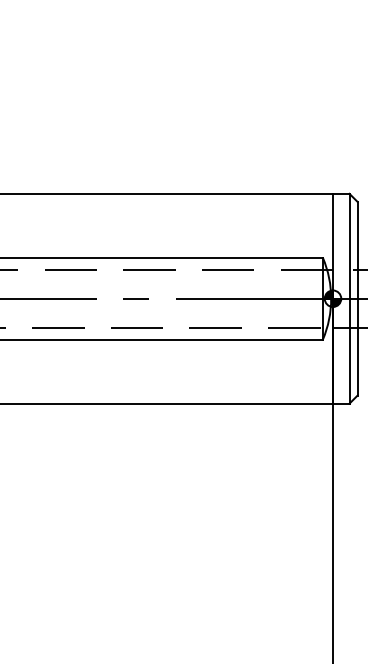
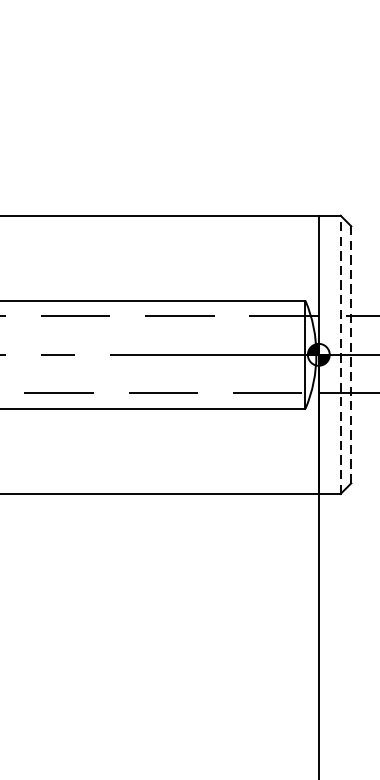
line: (349, 298) -> (340, 354), solid -> dashed
line: (357, 298) -> (351, 354), solid -> dashed

